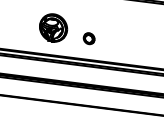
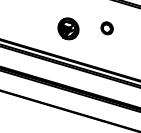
part: (53, 27) -> (68, 28), size x0.7
part: (88, 38) -> (106, 28), moved

